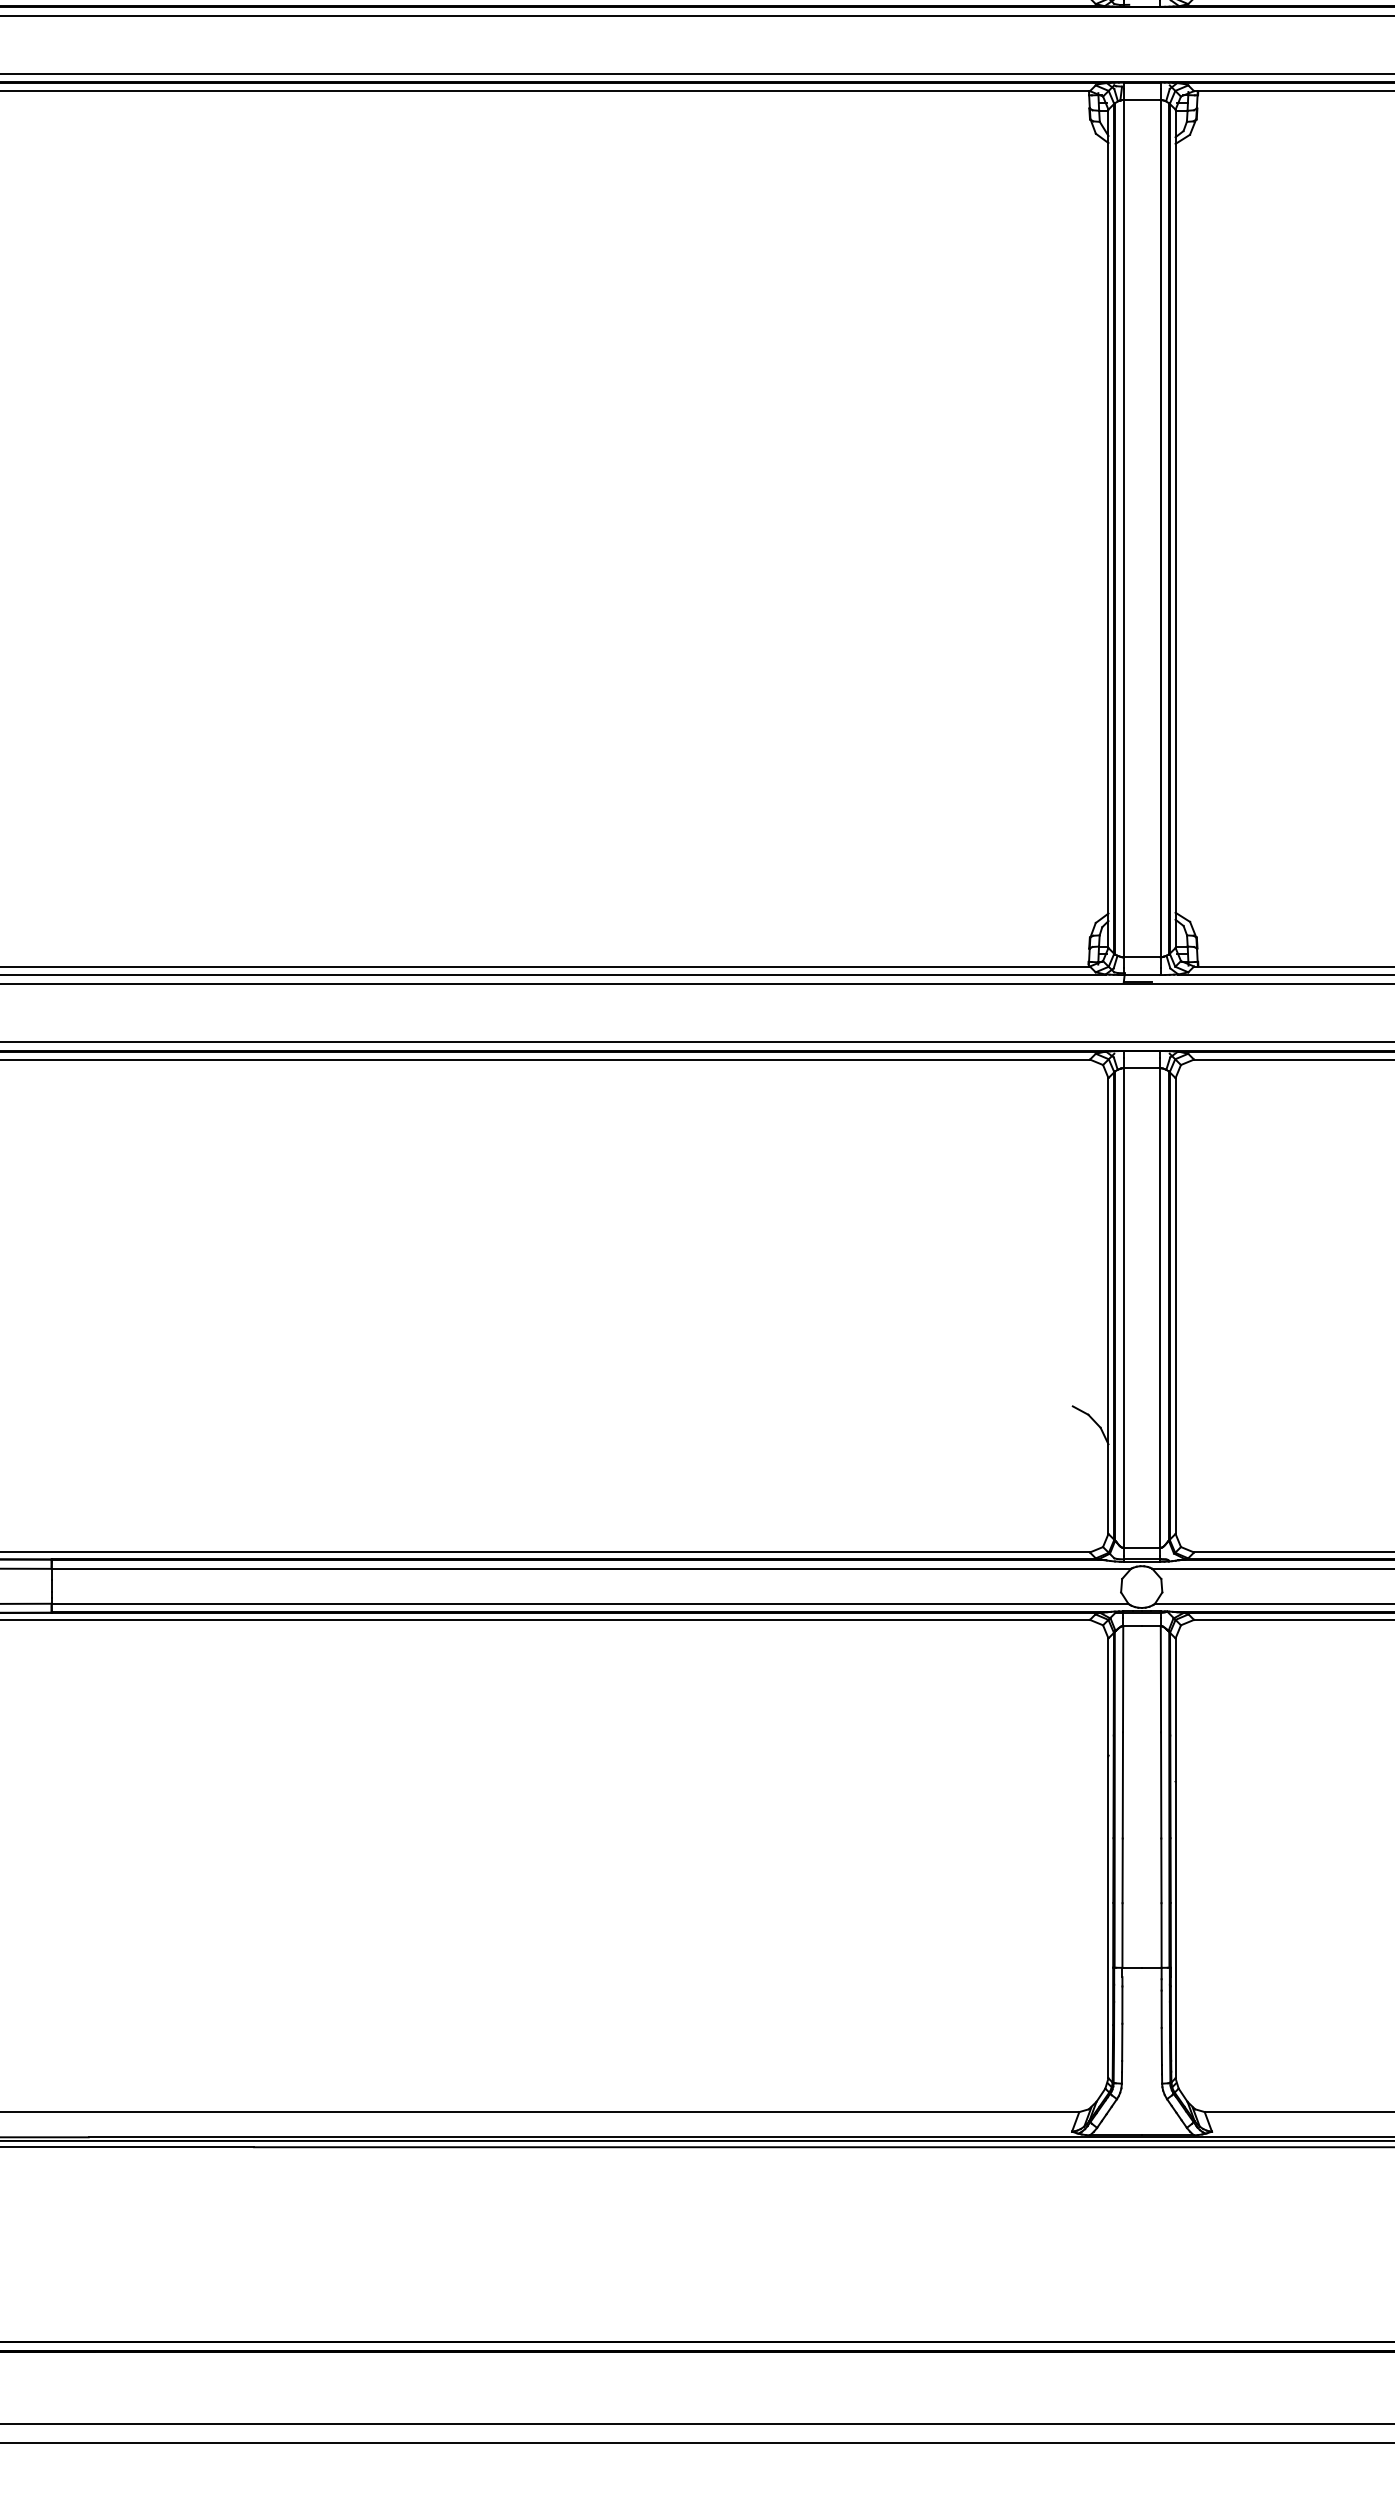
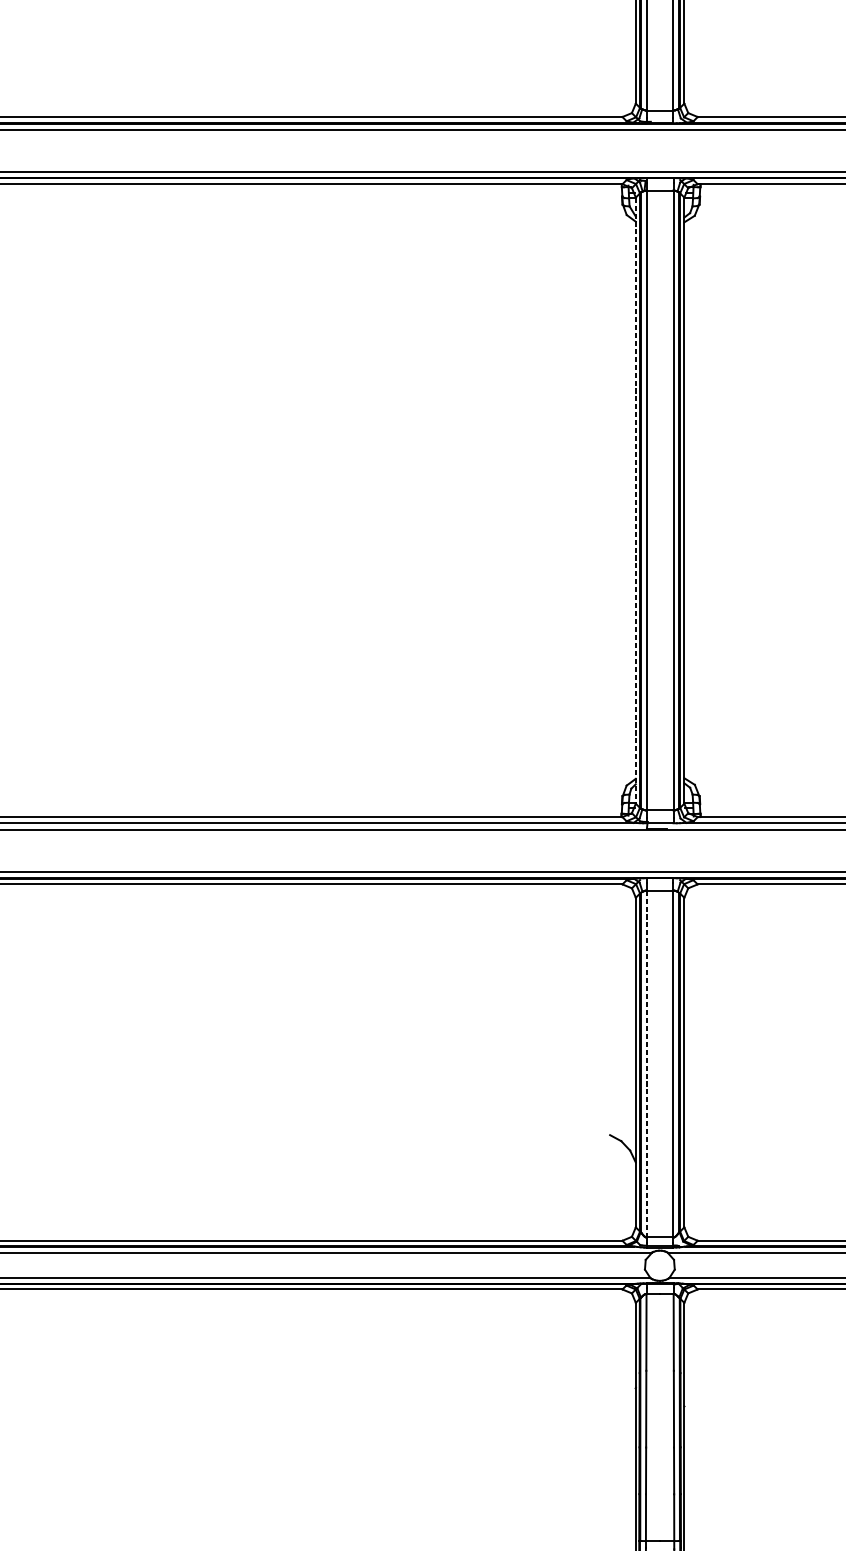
line: (1108, 529) -> (635, 501), solid -> dashed
line: (1123, 1308) -> (646, 1064), solid -> dashed

